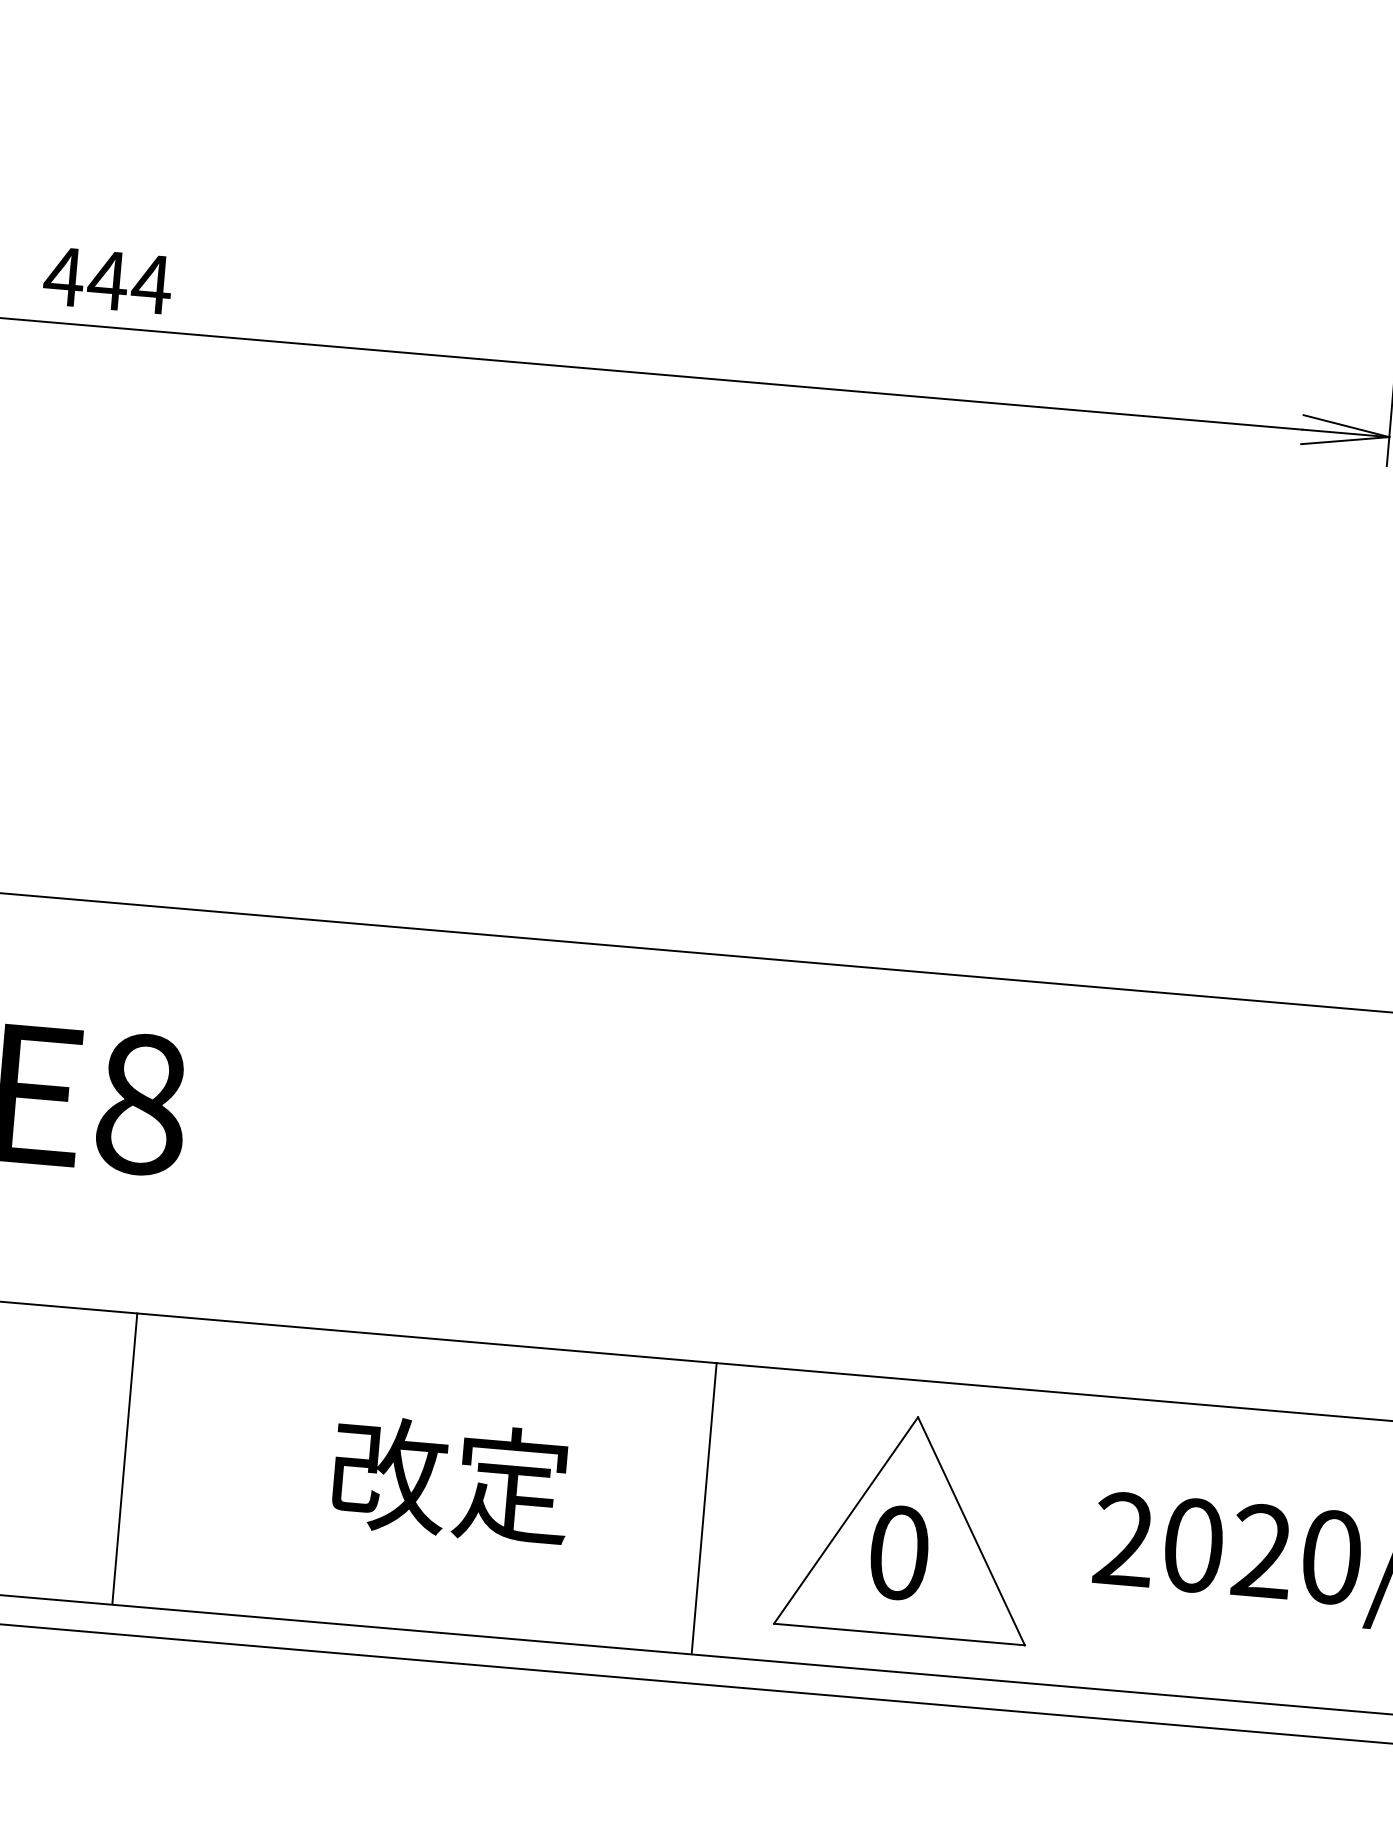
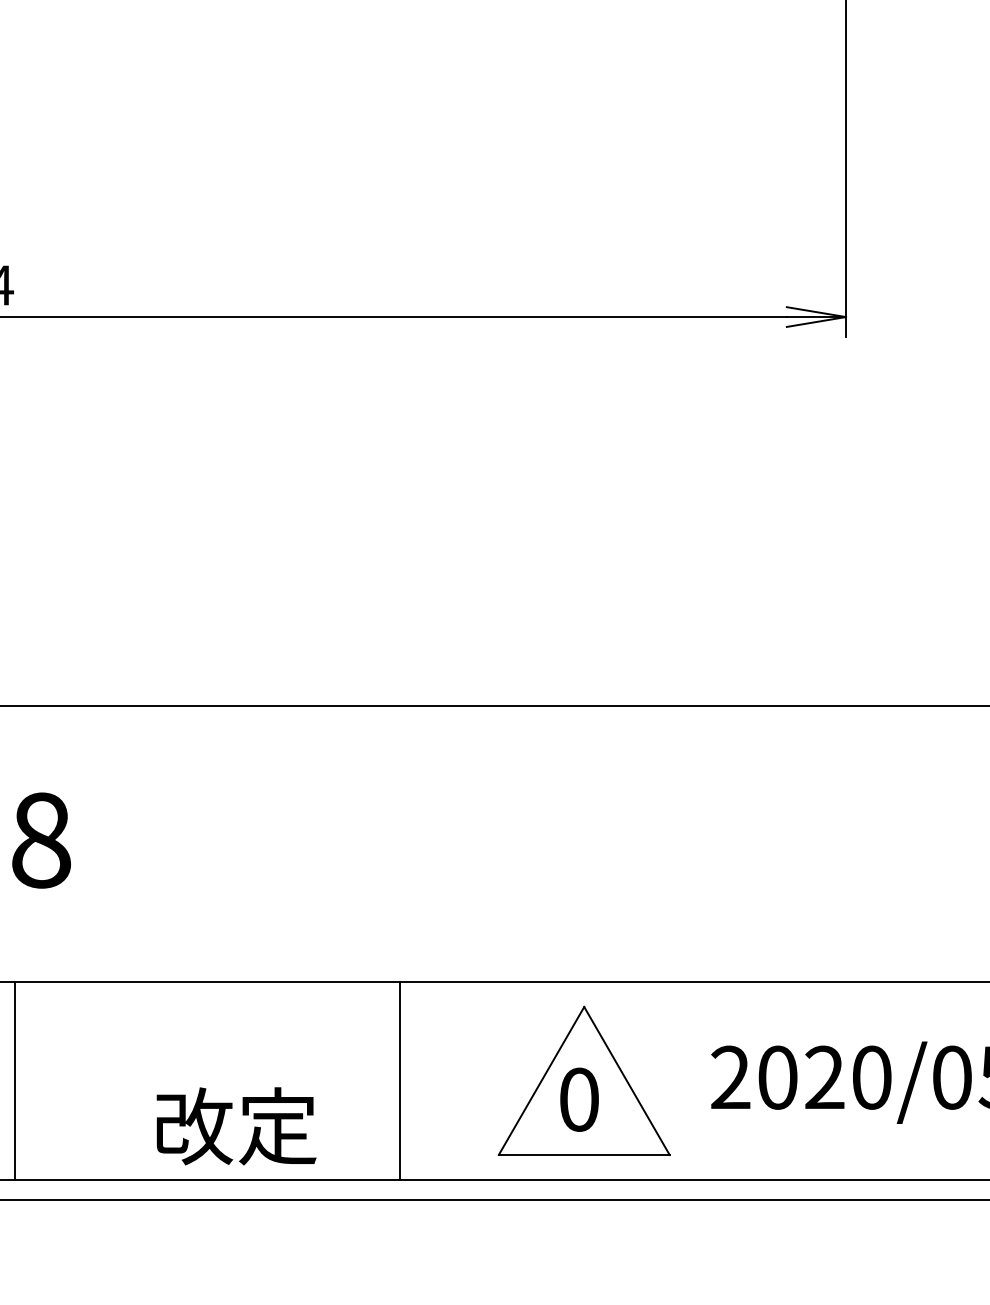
line: (125, 1458) -> (15, 1080), moved
text: (451, 1480) -> (236, 1126), moved
line: (703, 1507) -> (399, 1080), moved

